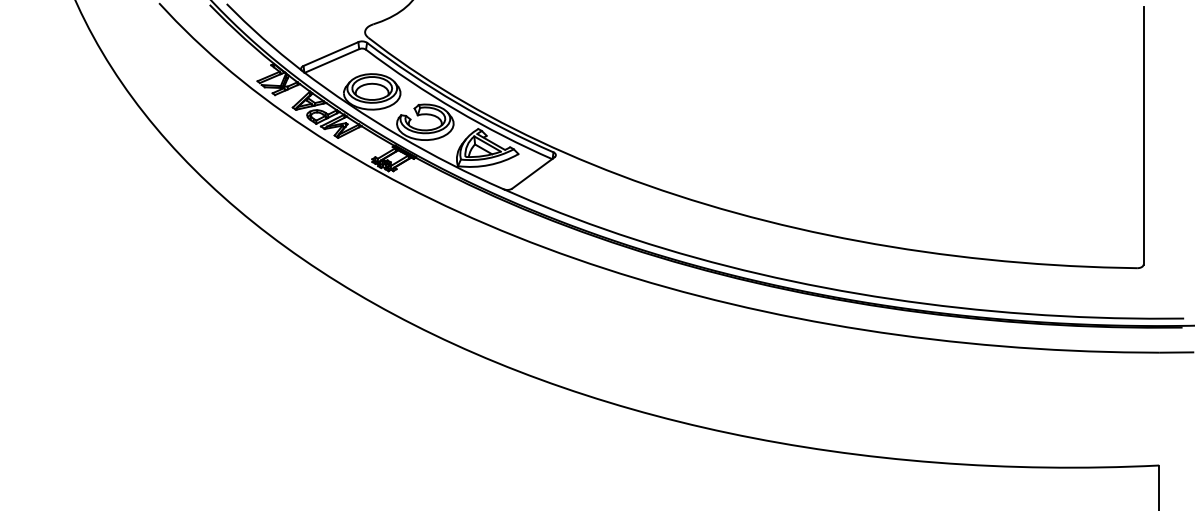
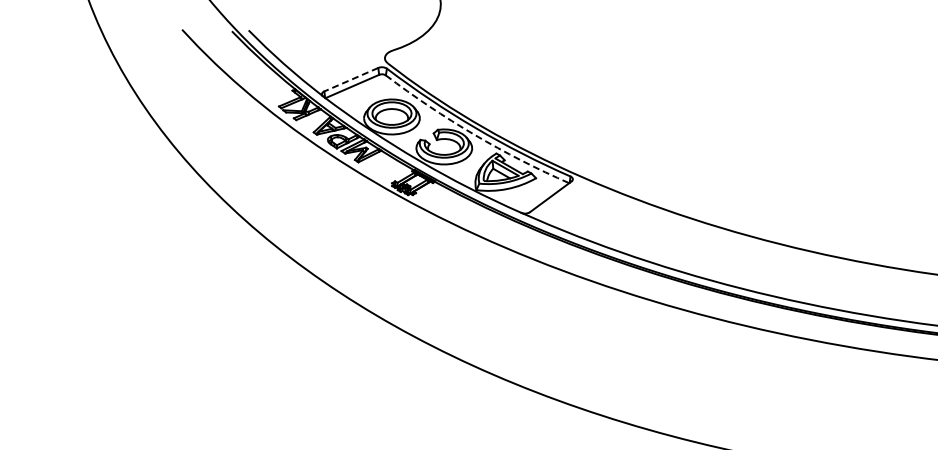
line: (330, 54) -> (350, 80), solid -> dashed
arc: (456, 110) -> (474, 135), solid -> dashed

